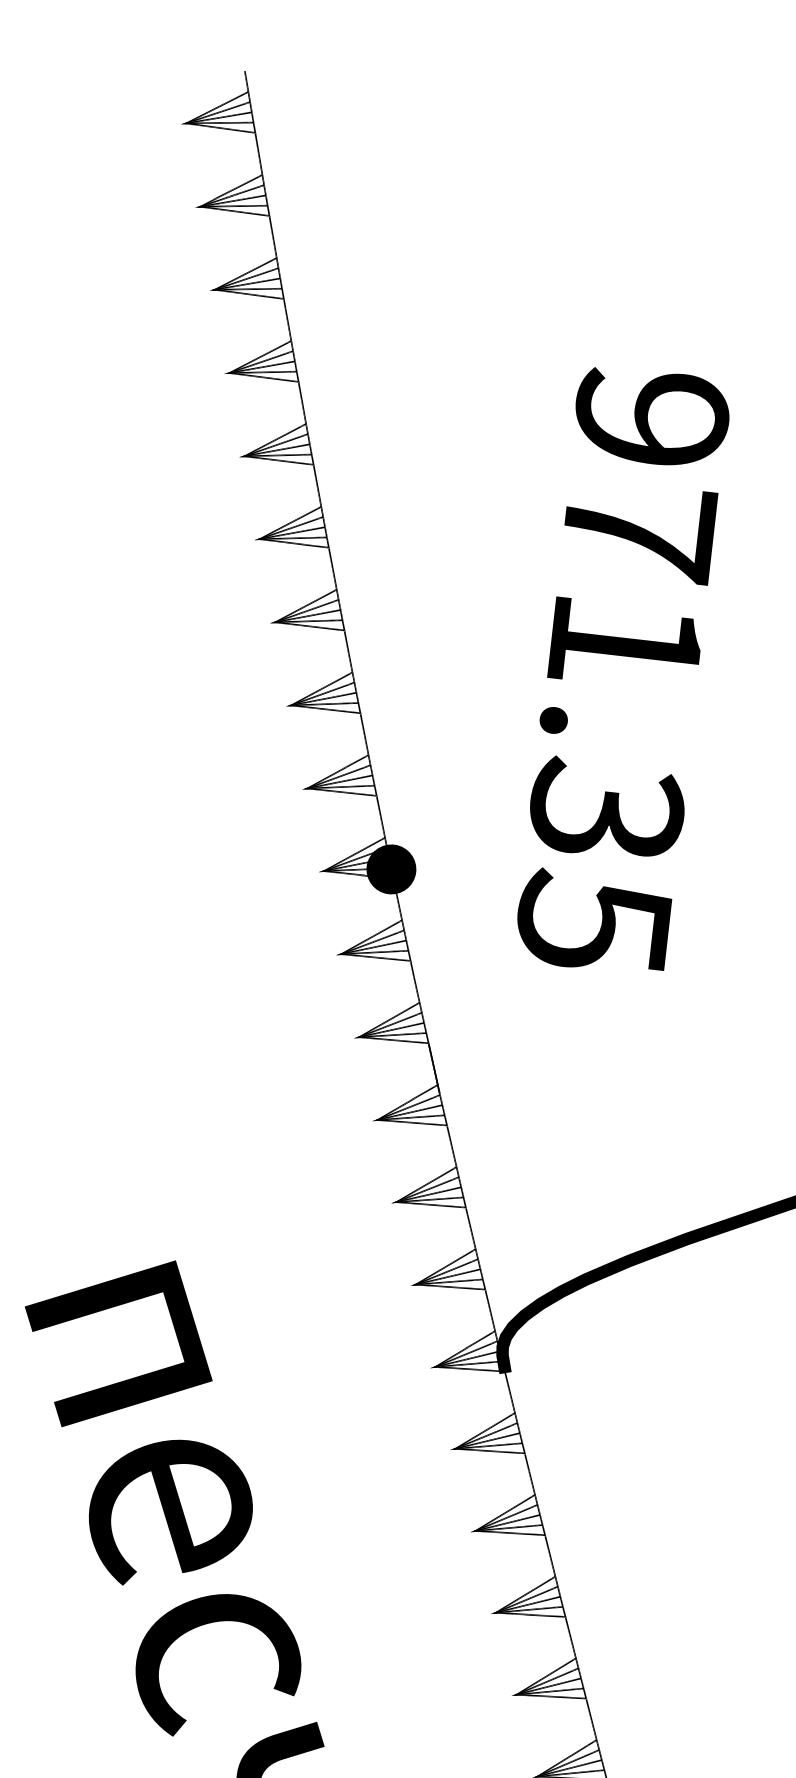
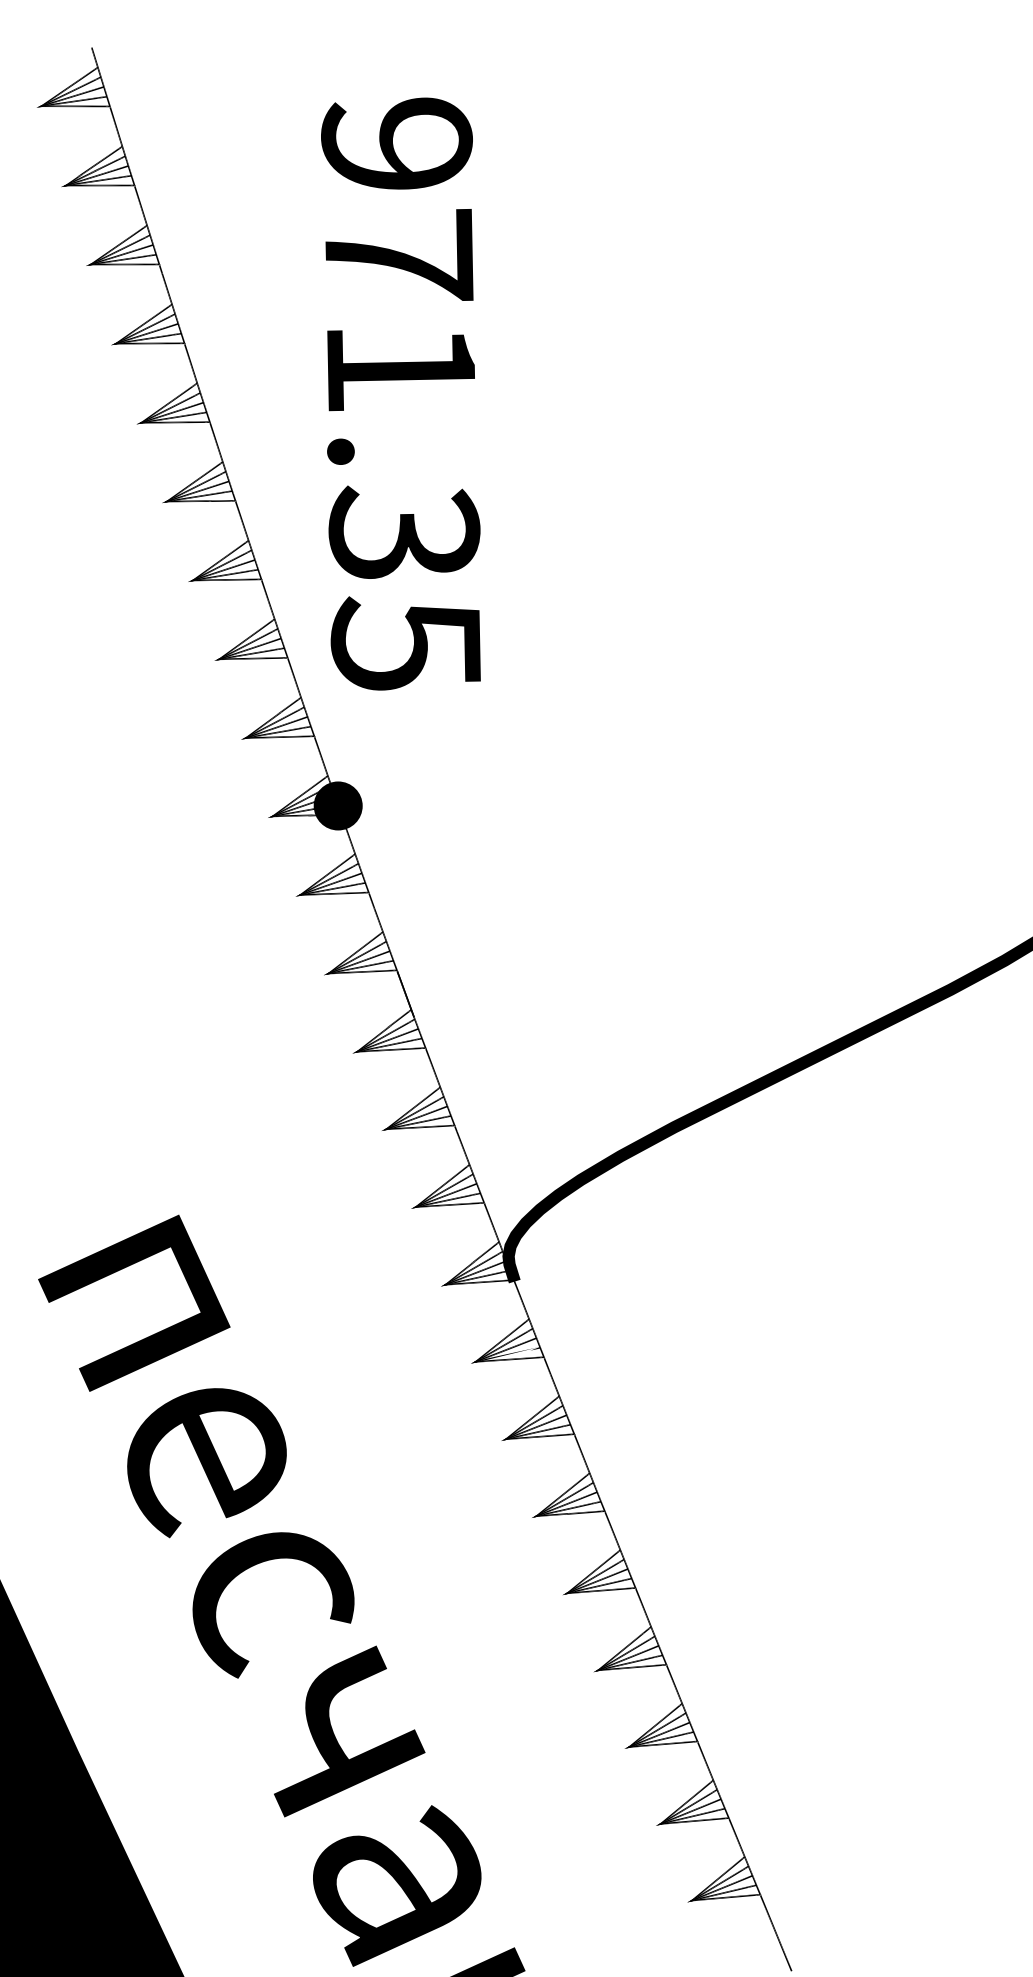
text: (621, 669) -> (400, 393), moved
fill: (488, 1445) -> (507, 1354), removed

